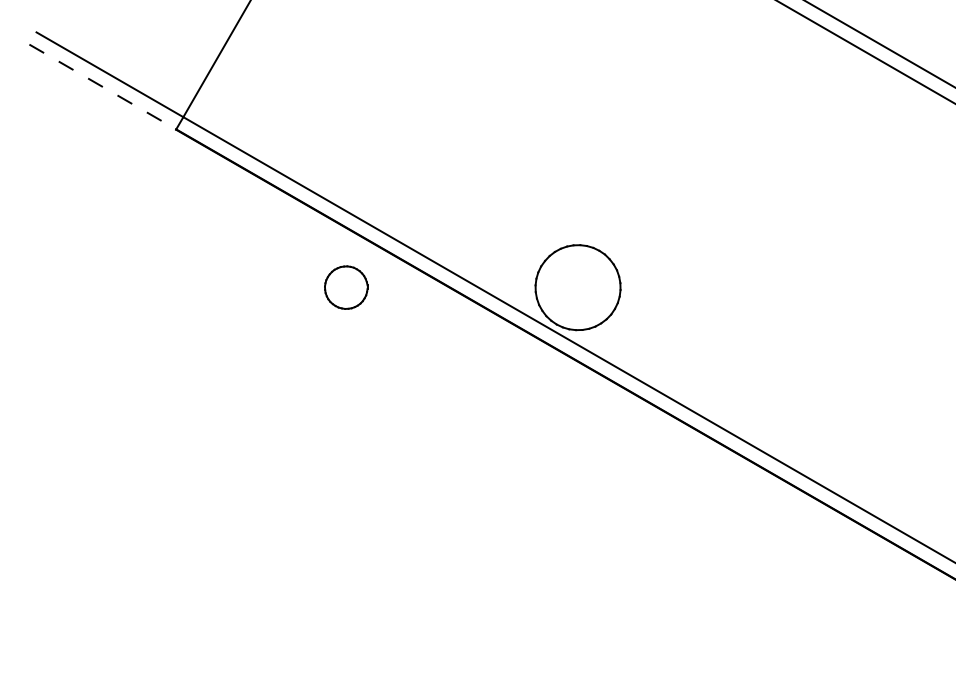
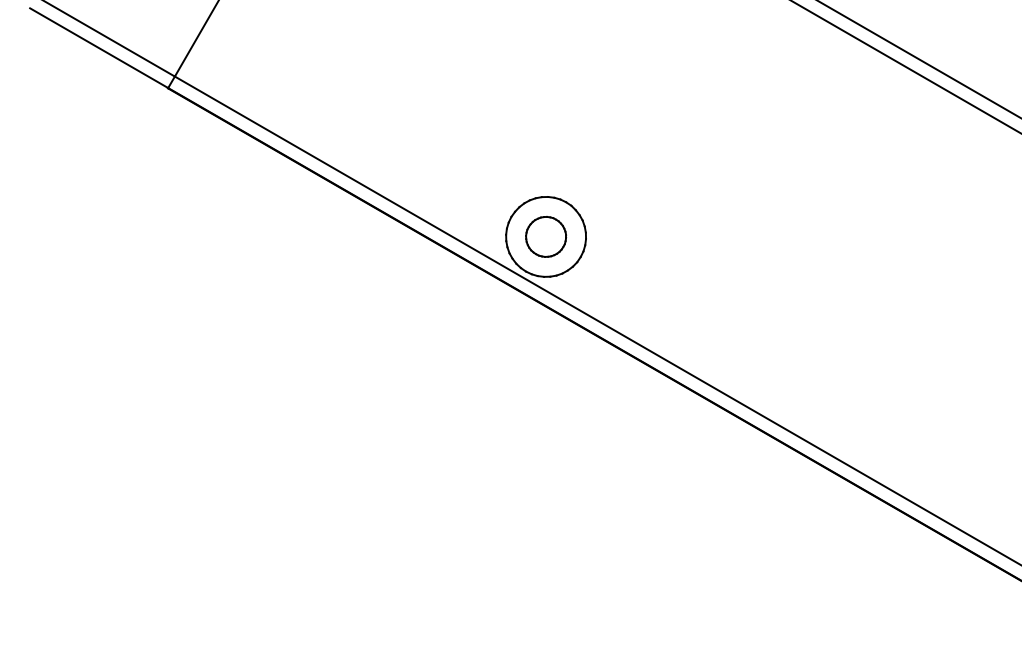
line: (103, 87) -> (99, 48), dashed -> solid
part: (346, 287) -> (546, 236), moved

